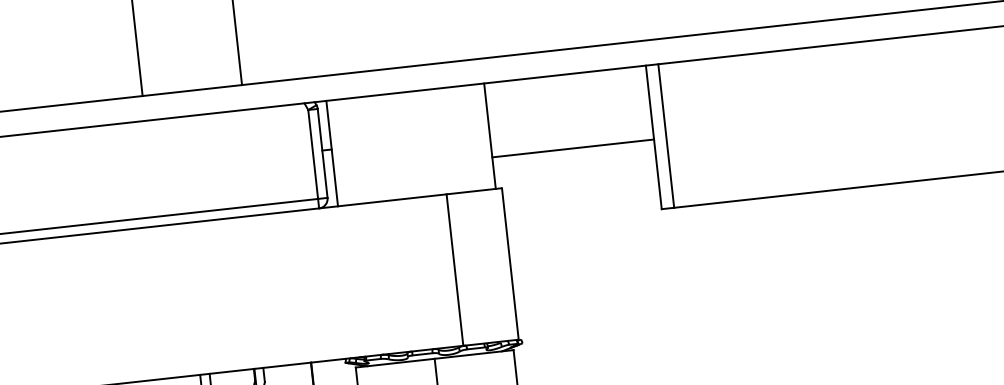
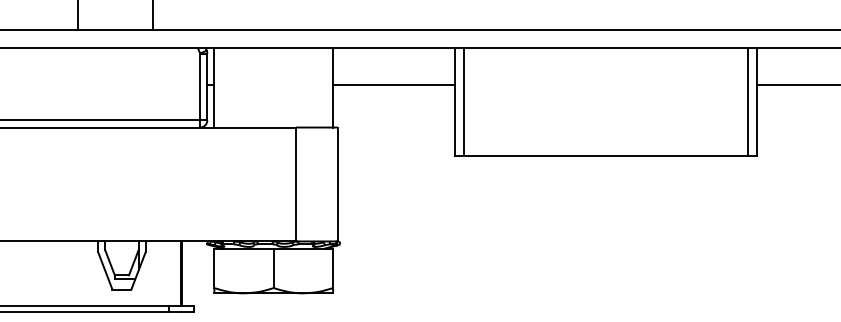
line: (572, 148) -> (393, 84), moved

